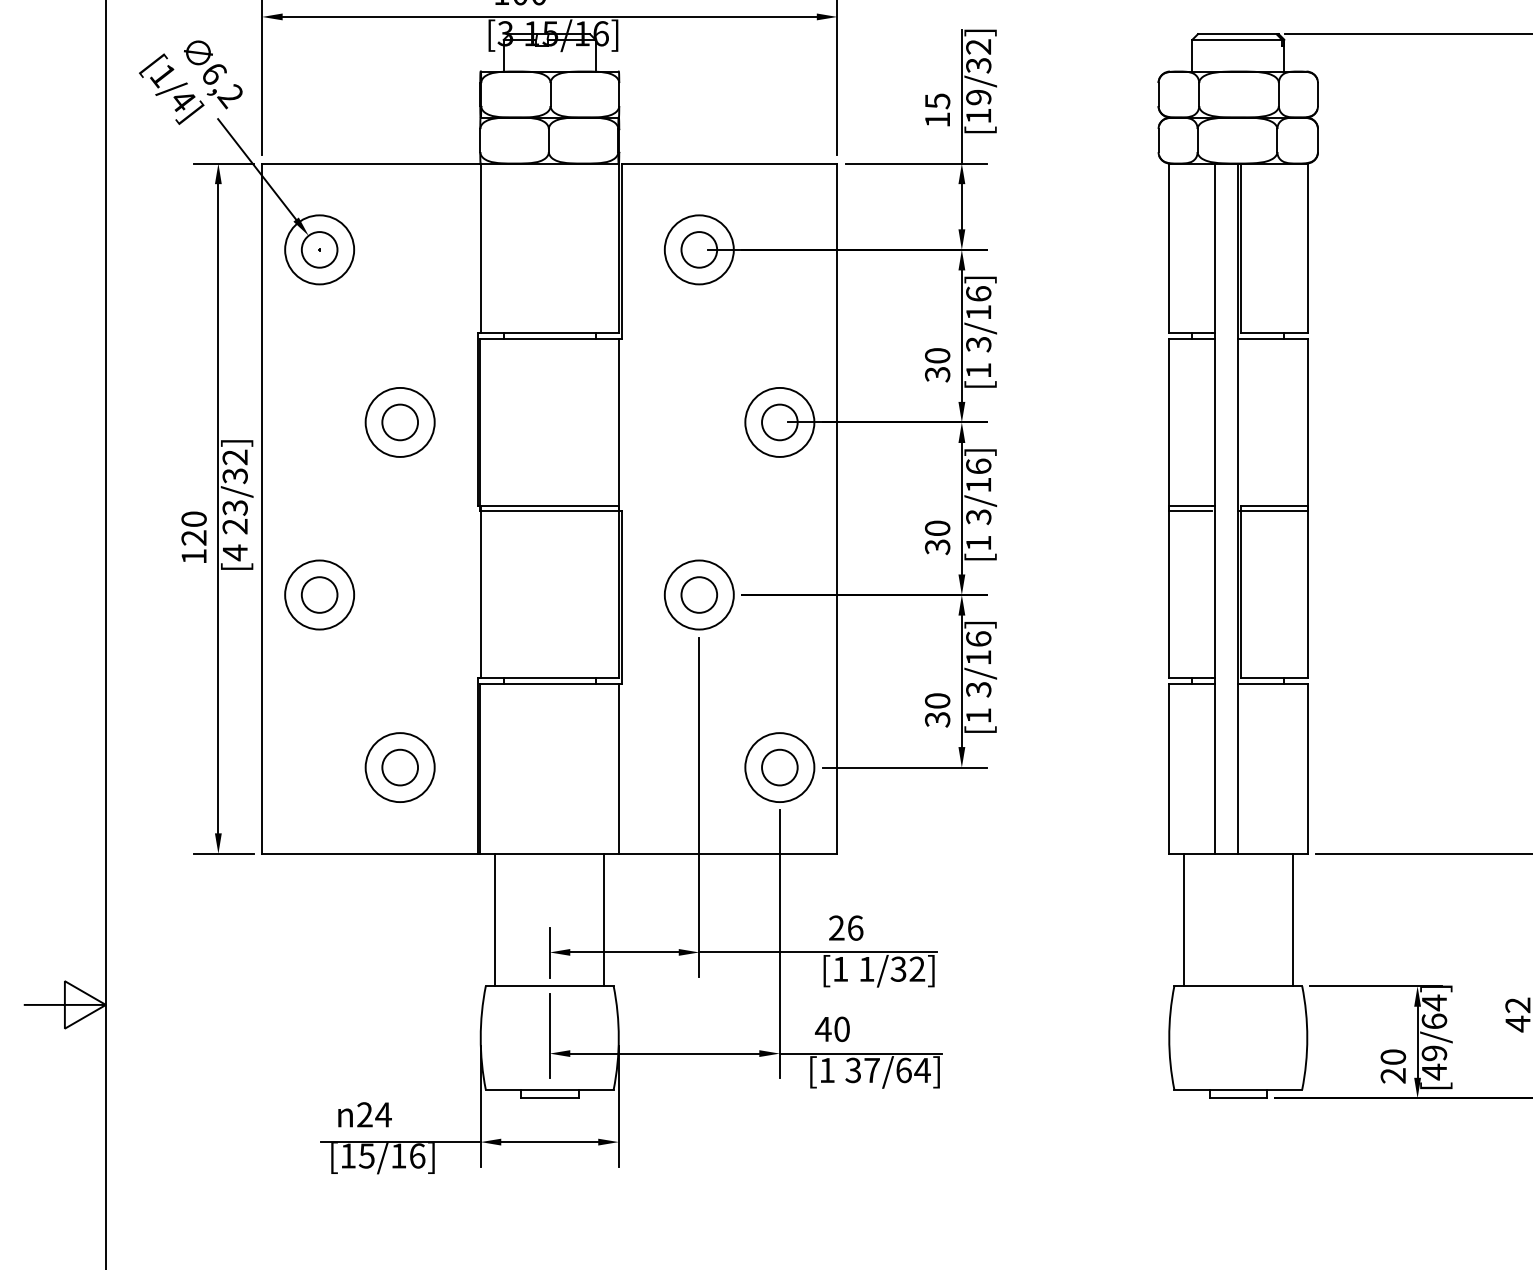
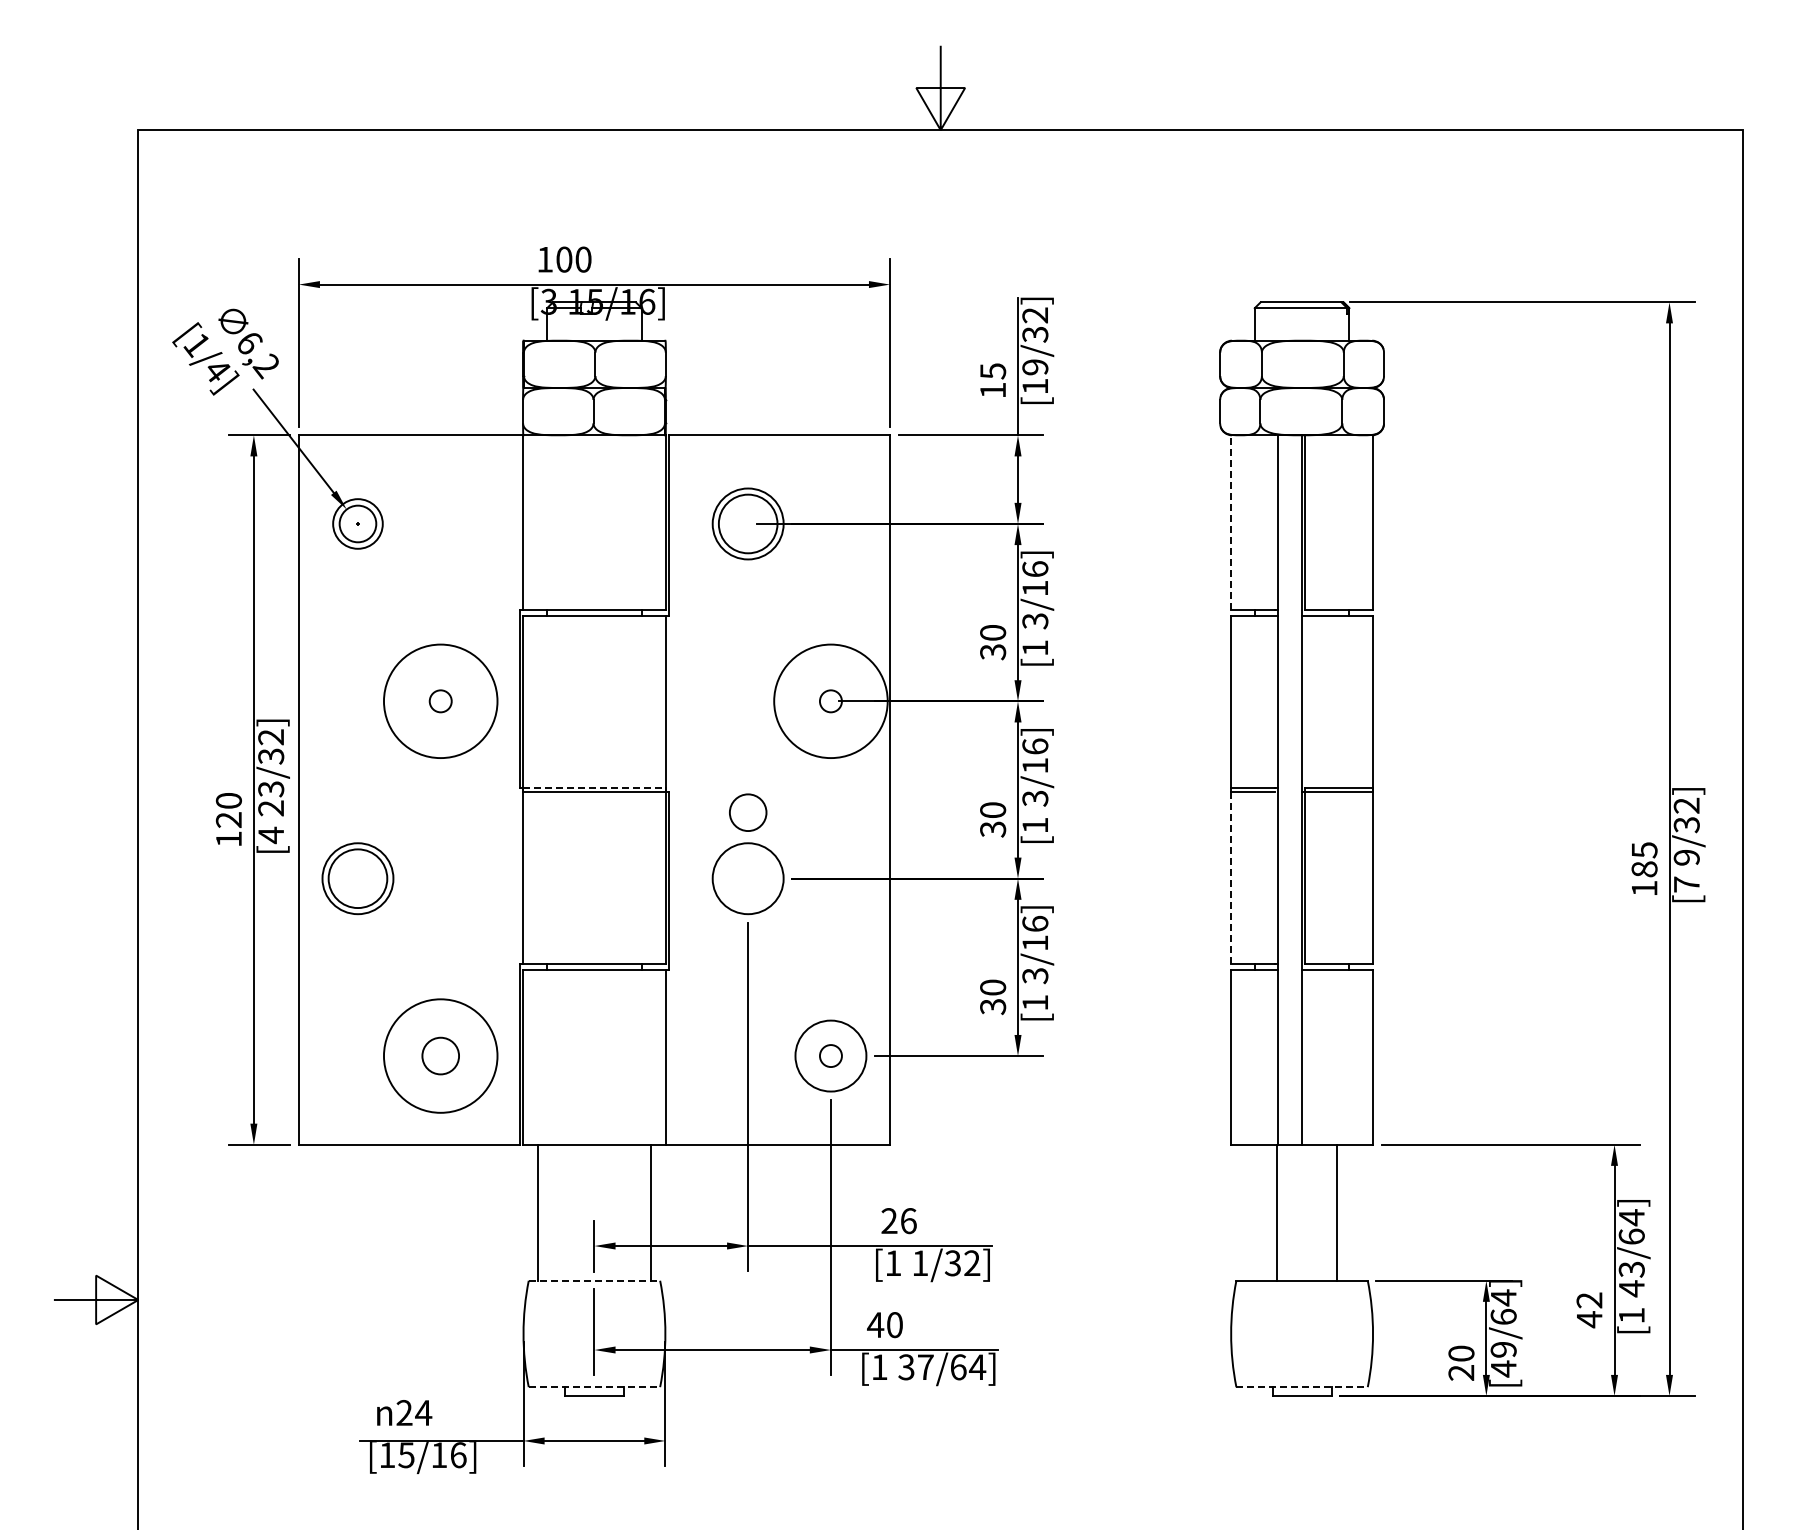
line: (1168, 248) -> (1230, 522), solid -> dashed
circle: (319, 249) -> (357, 523), size x0.7
circle: (698, 249) -> (747, 523), size x1.6
circle: (399, 421) -> (440, 700), size x1.6
circle: (779, 421) -> (830, 700), size x1.6
circle: (399, 422) -> (440, 701), size x0.6
circle: (779, 422) -> (830, 701), size x0.6
line: (549, 506) -> (594, 787), solid -> dashed
line: (1168, 591) -> (1230, 875), solid -> dashed
circle: (319, 594) -> (357, 878), size x1.6
circle: (699, 594) -> (748, 812), moved
circle: (399, 767) -> (440, 1055), size x1.6
circle: (779, 767) -> (830, 1055), size x0.6
line: (1183, 919) -> (1336, 1212), moved
line: (1293, 919) -> (1277, 1212), moved
line: (549, 985) -> (594, 1280), solid -> dashed
line: (549, 1090) -> (594, 1387), solid -> dashed
line: (1238, 1090) -> (1302, 1387), solid -> dashed

